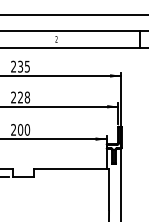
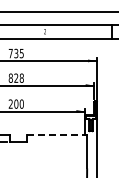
text: (13, 66) -> (10, 53), 235 -> 735
text: (13, 96) -> (10, 77), 228 -> 828
line: (72, 169) -> (57, 135), solid -> dashed

